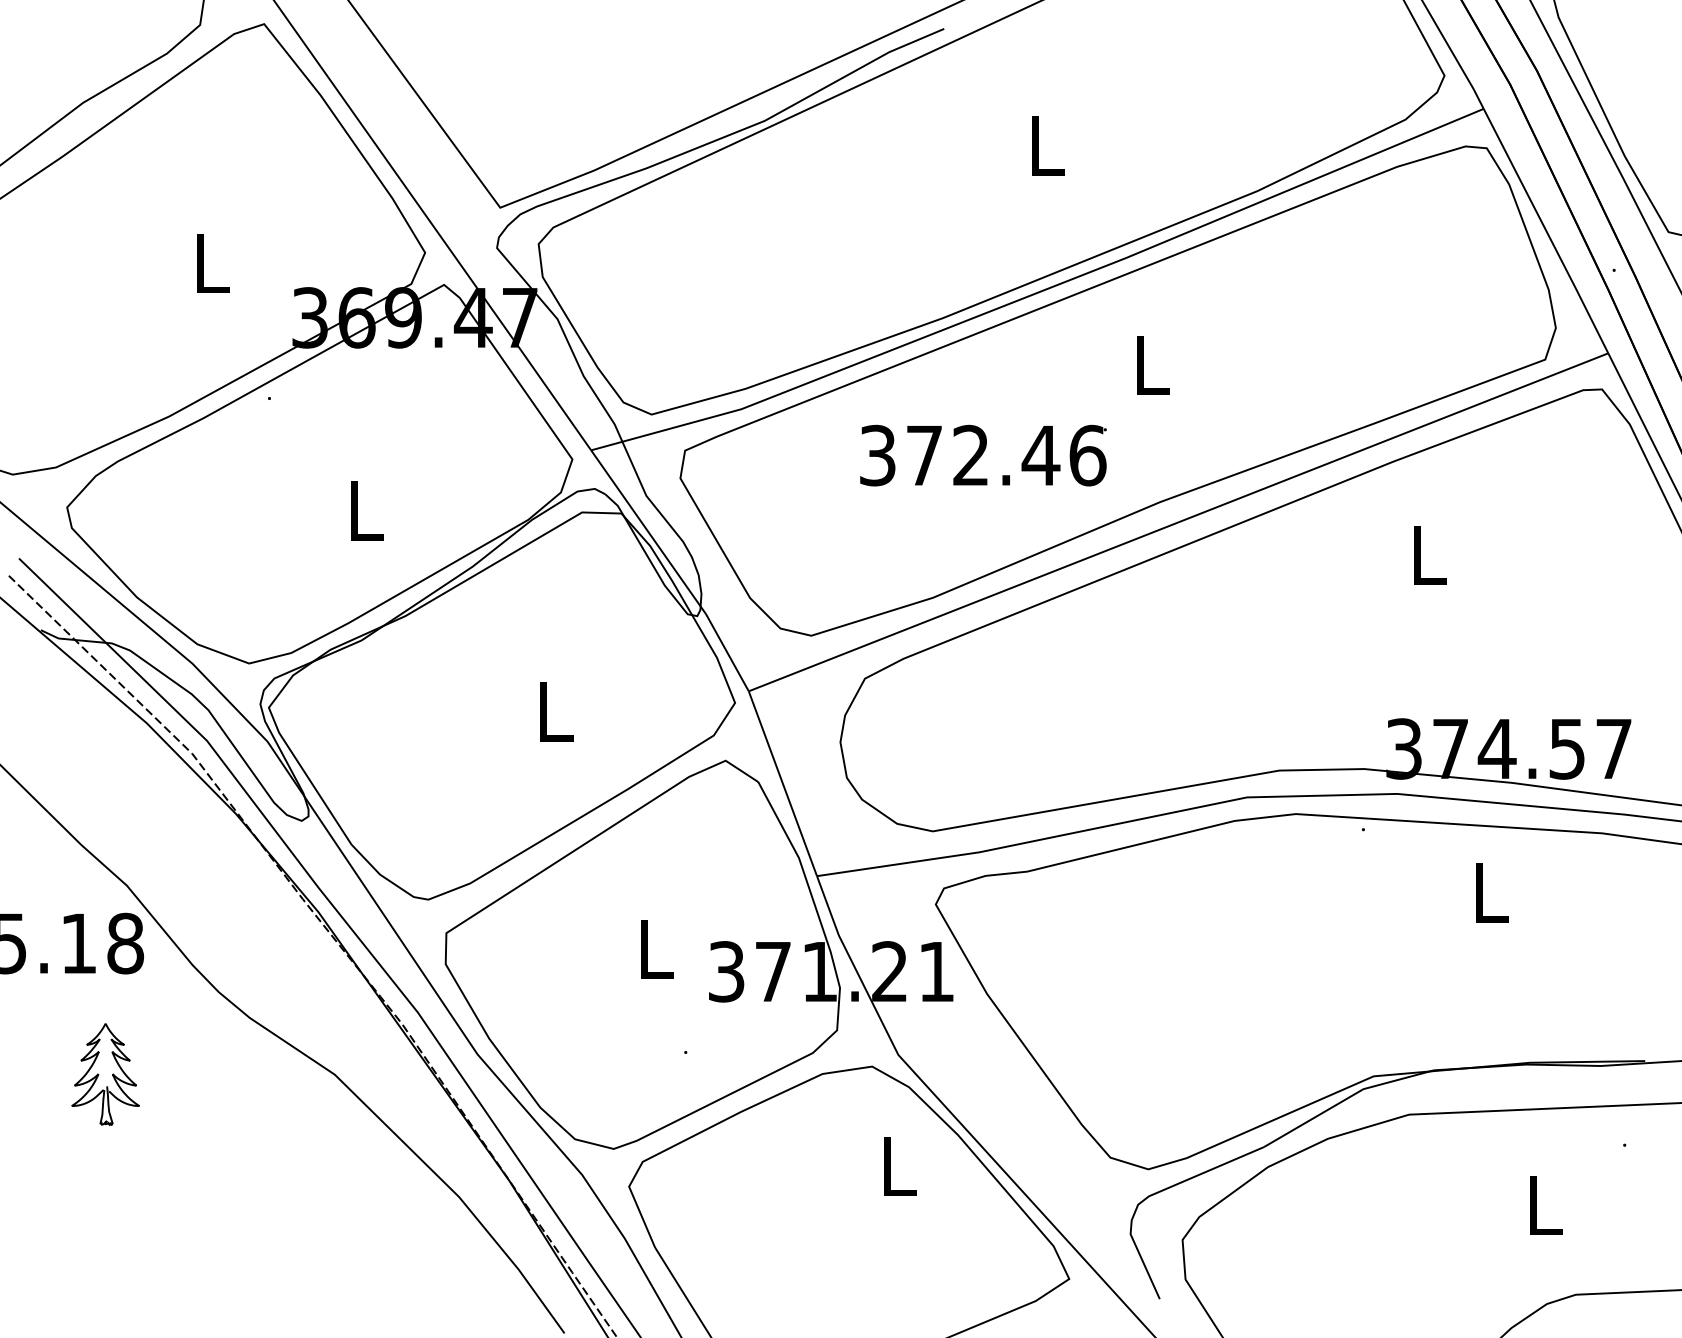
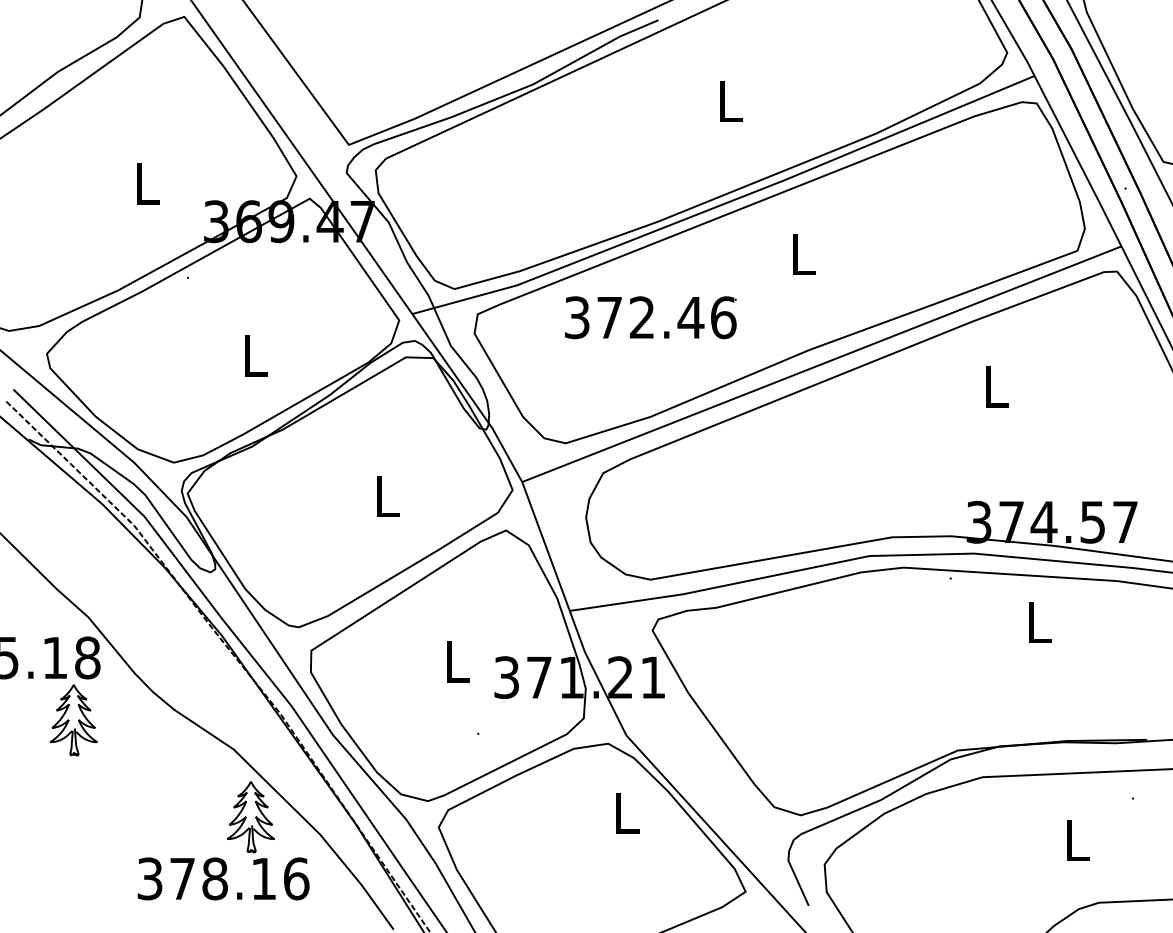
text: (982, 455) -> (650, 317), moved
part: (105, 1074) -> (73, 720), moved
part: (320, 1205) -> (223, 840), added

